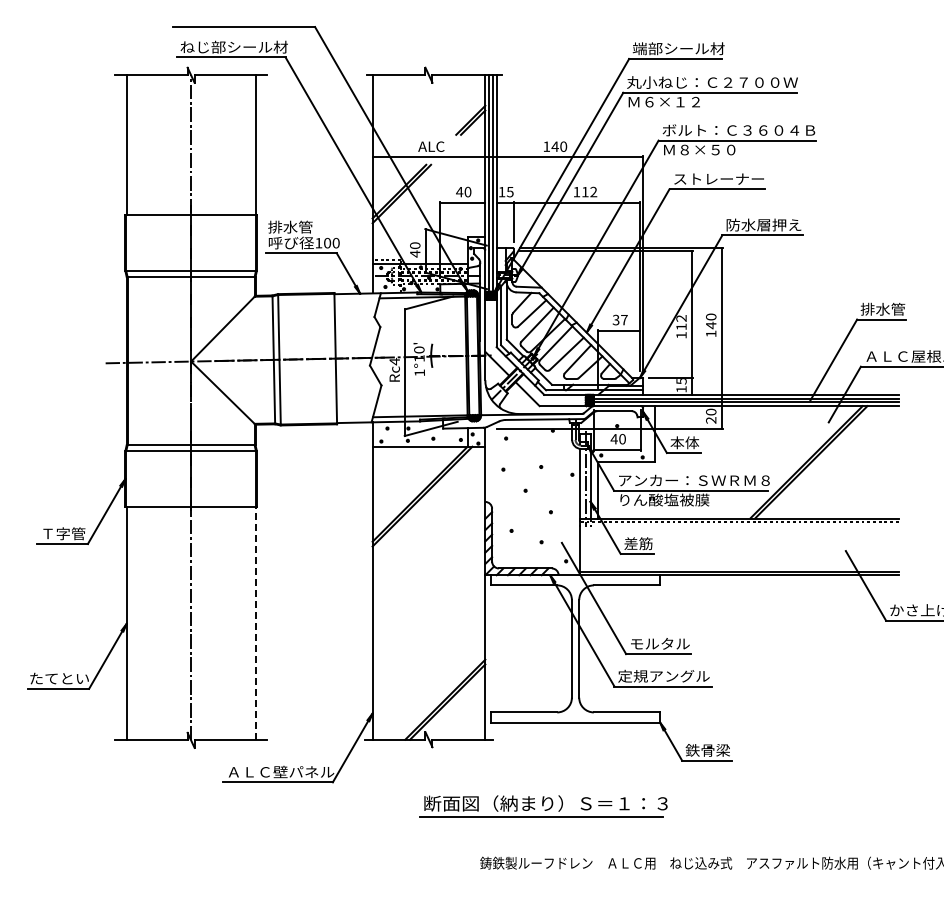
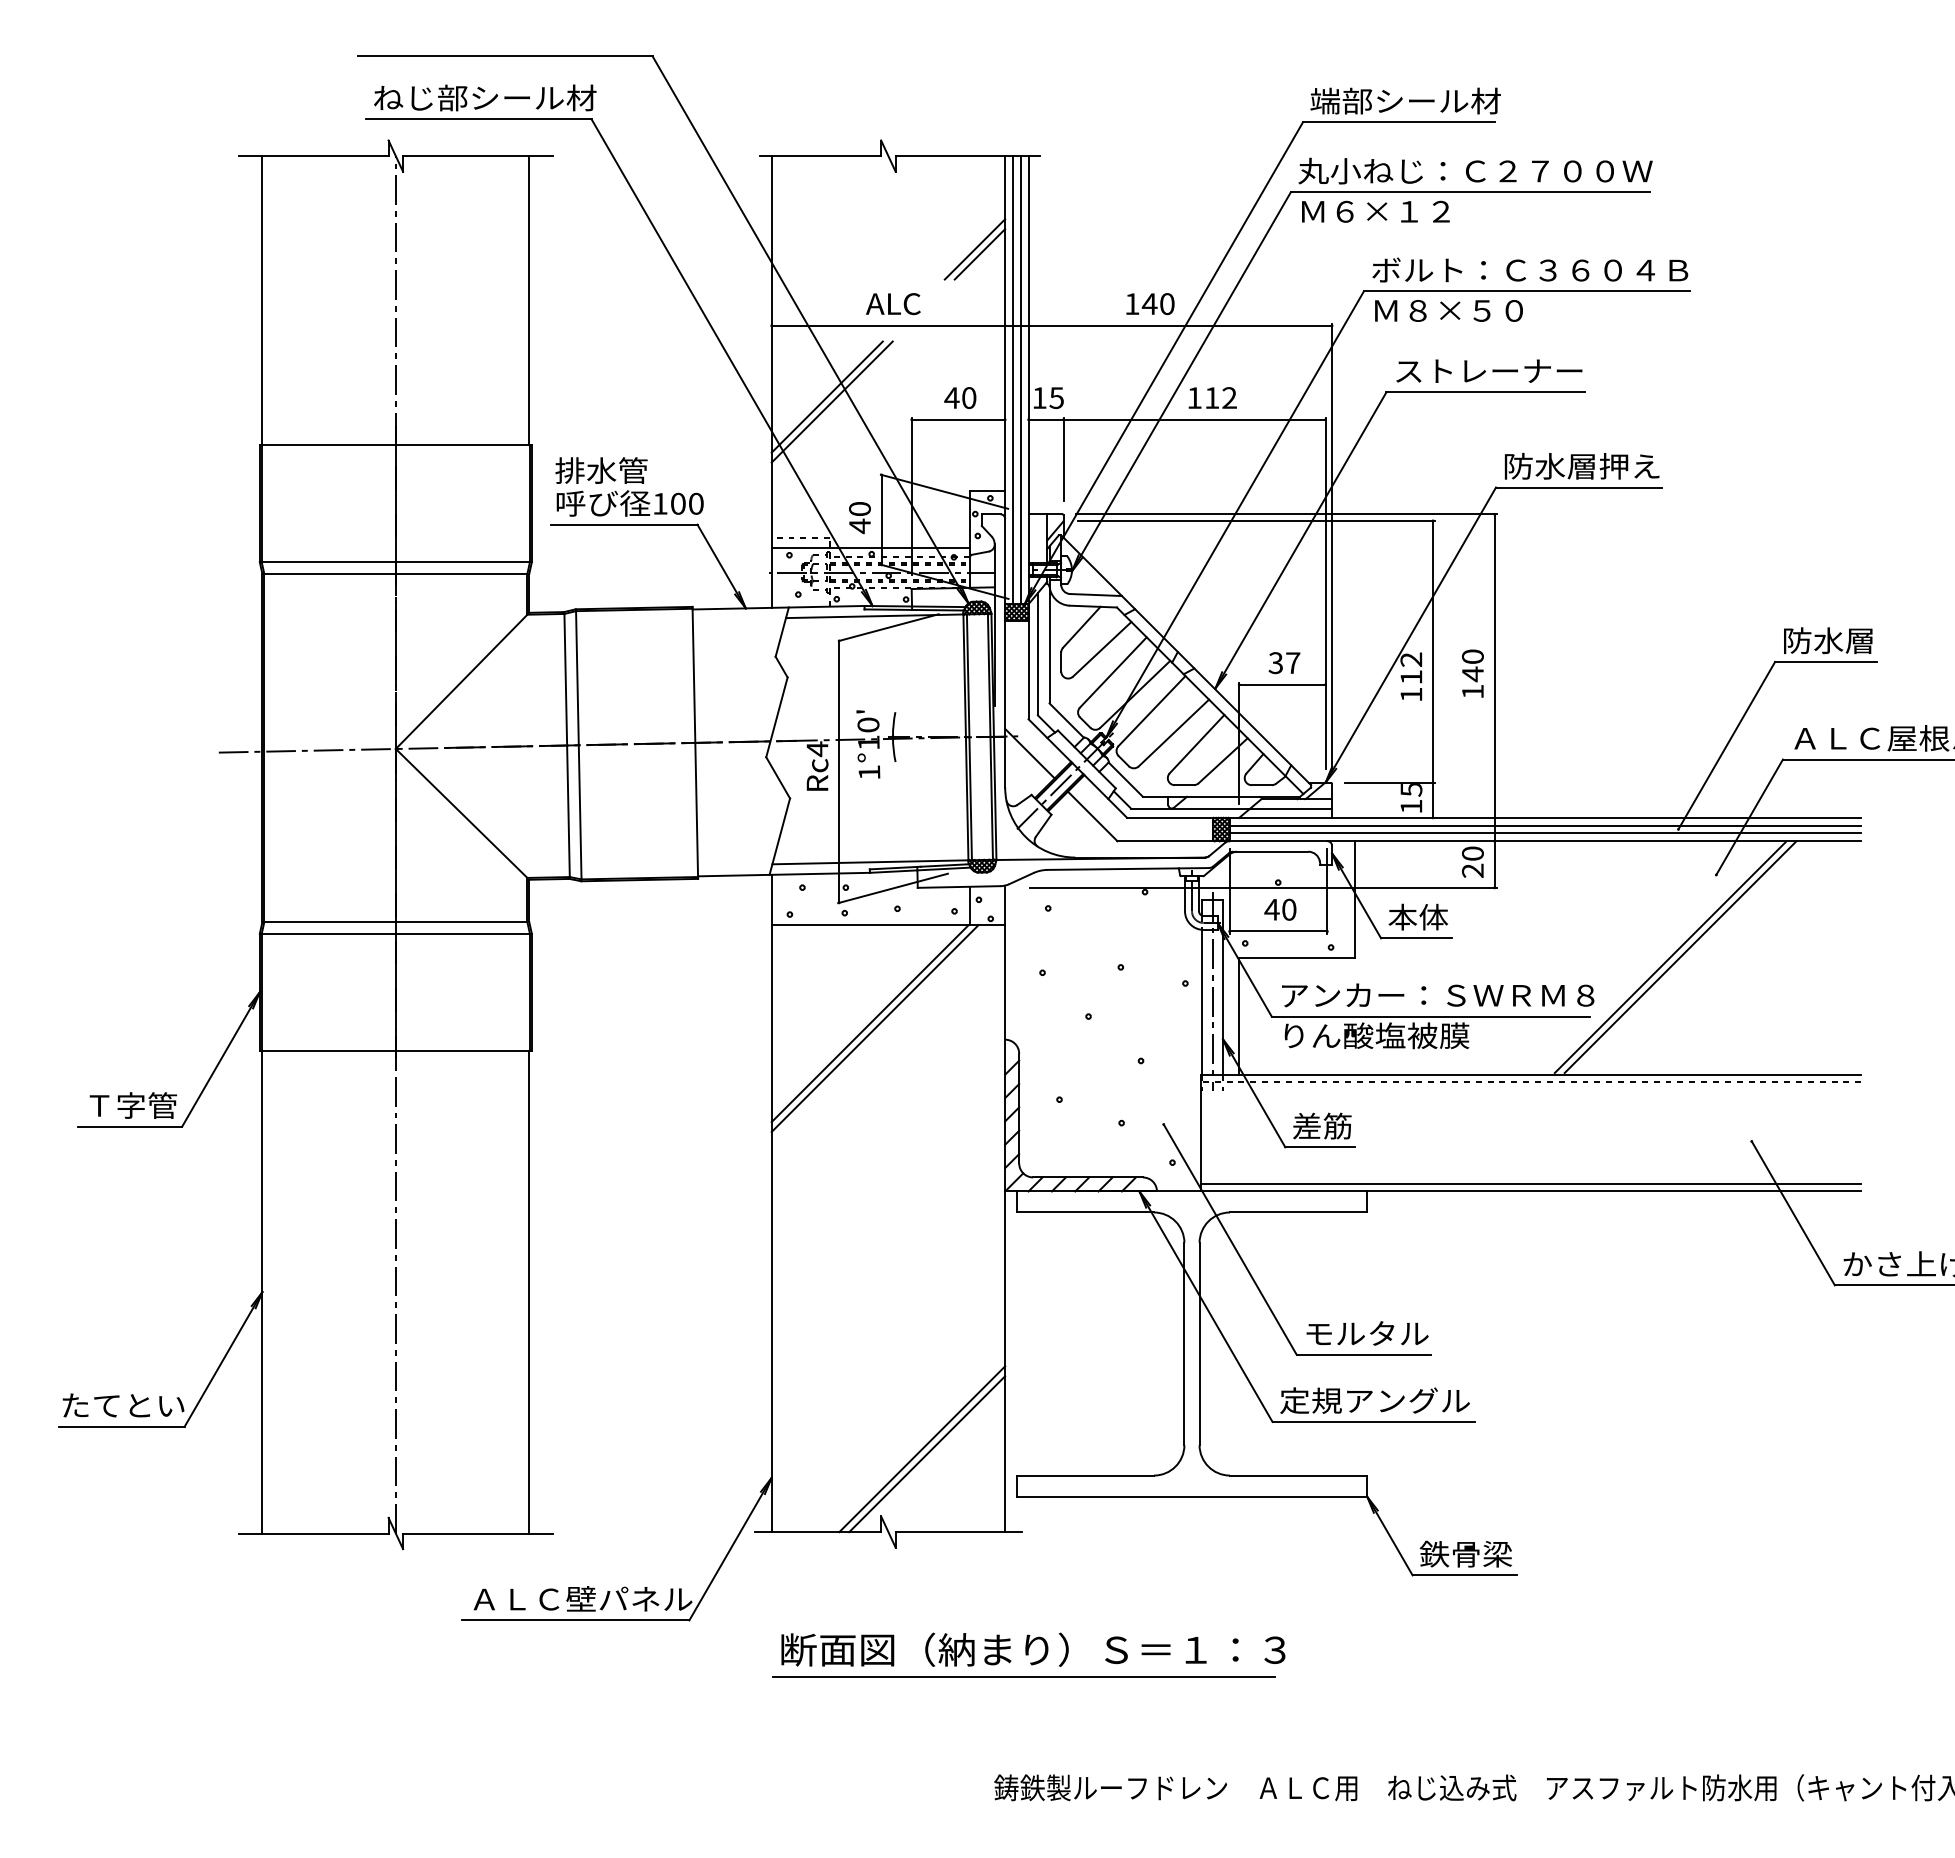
text: (882, 308) -> (1827, 639), 排水管 -> 防水層
line: (255, 623) -> (529, 1291), dashed -> solid
part: (543, 806) -> (1028, 1655), moved

